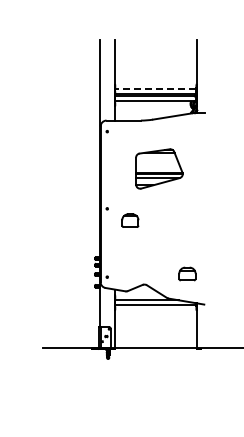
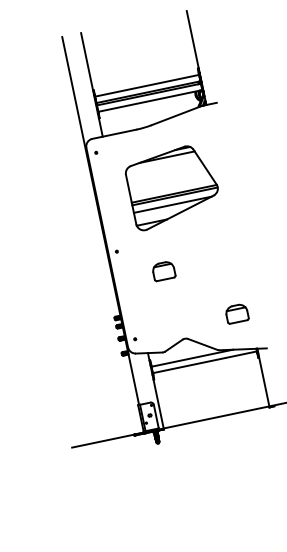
line: (155, 89) -> (146, 85), dashed -> solid
part: (159, 168) -> (173, 186), size x1.43
part: (130, 220) -> (163, 270), moved

